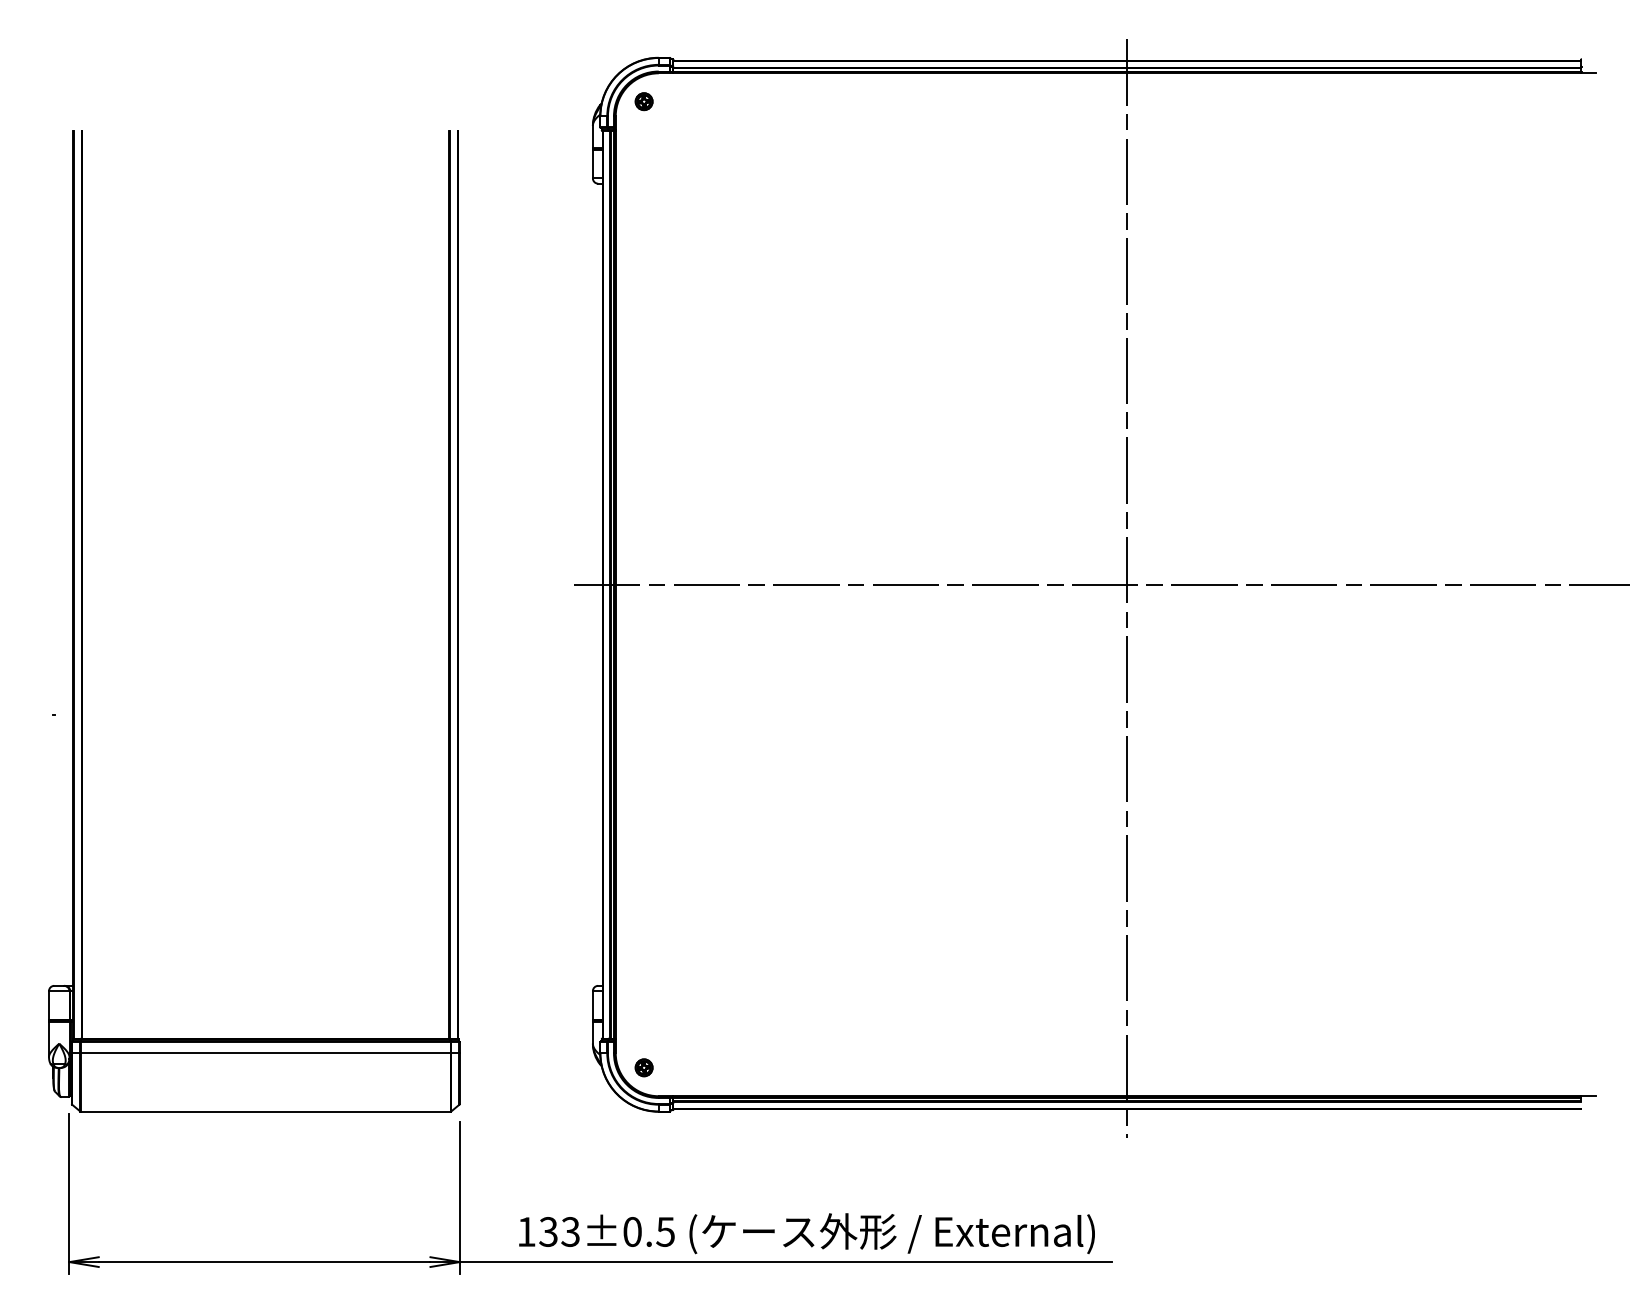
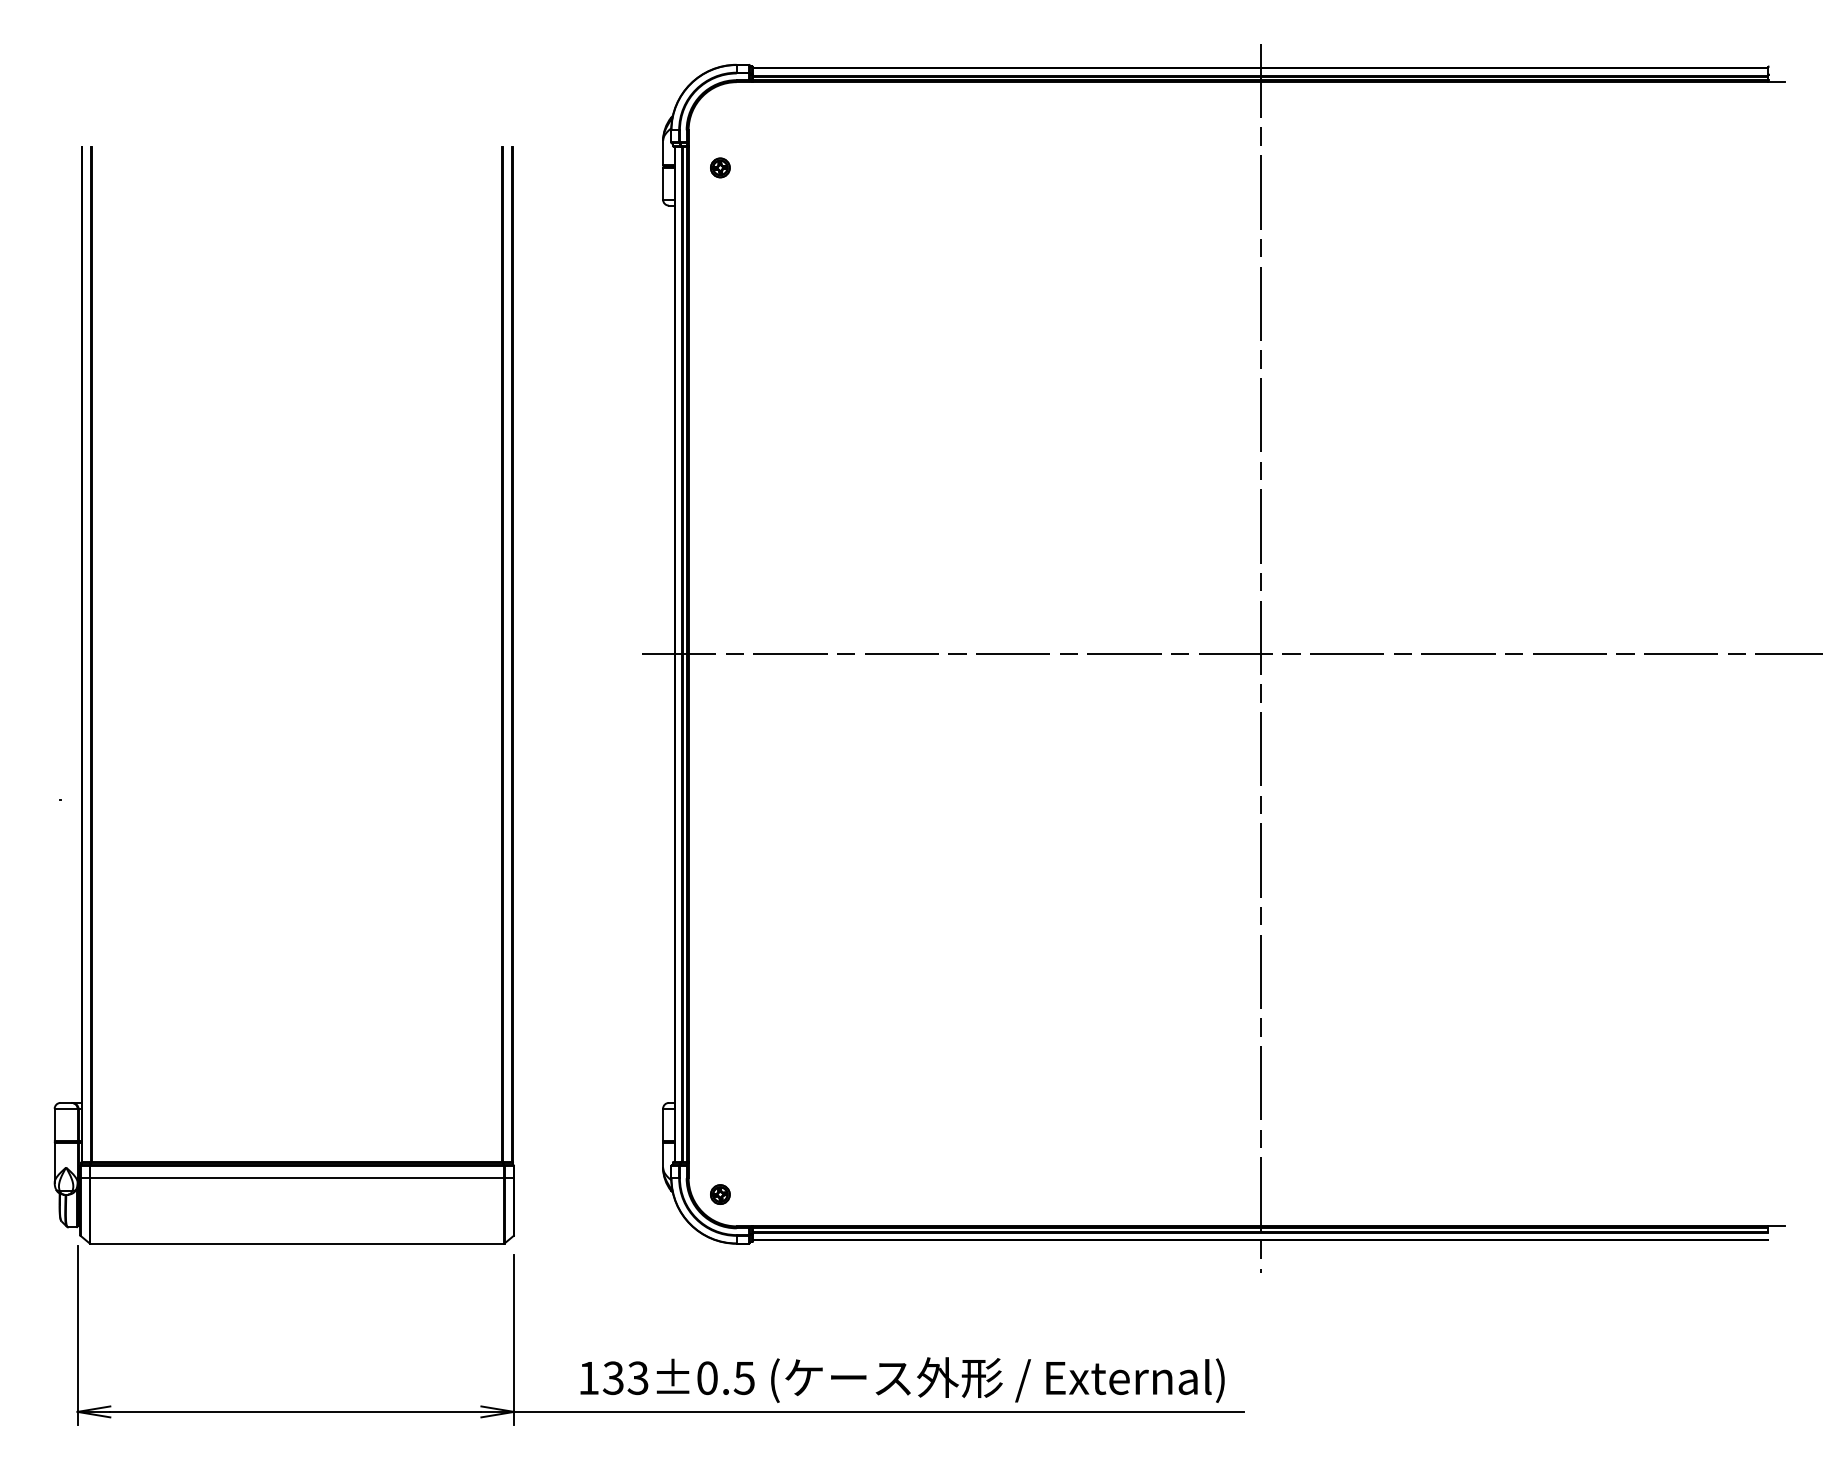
part: (644, 101) -> (720, 167), moved

